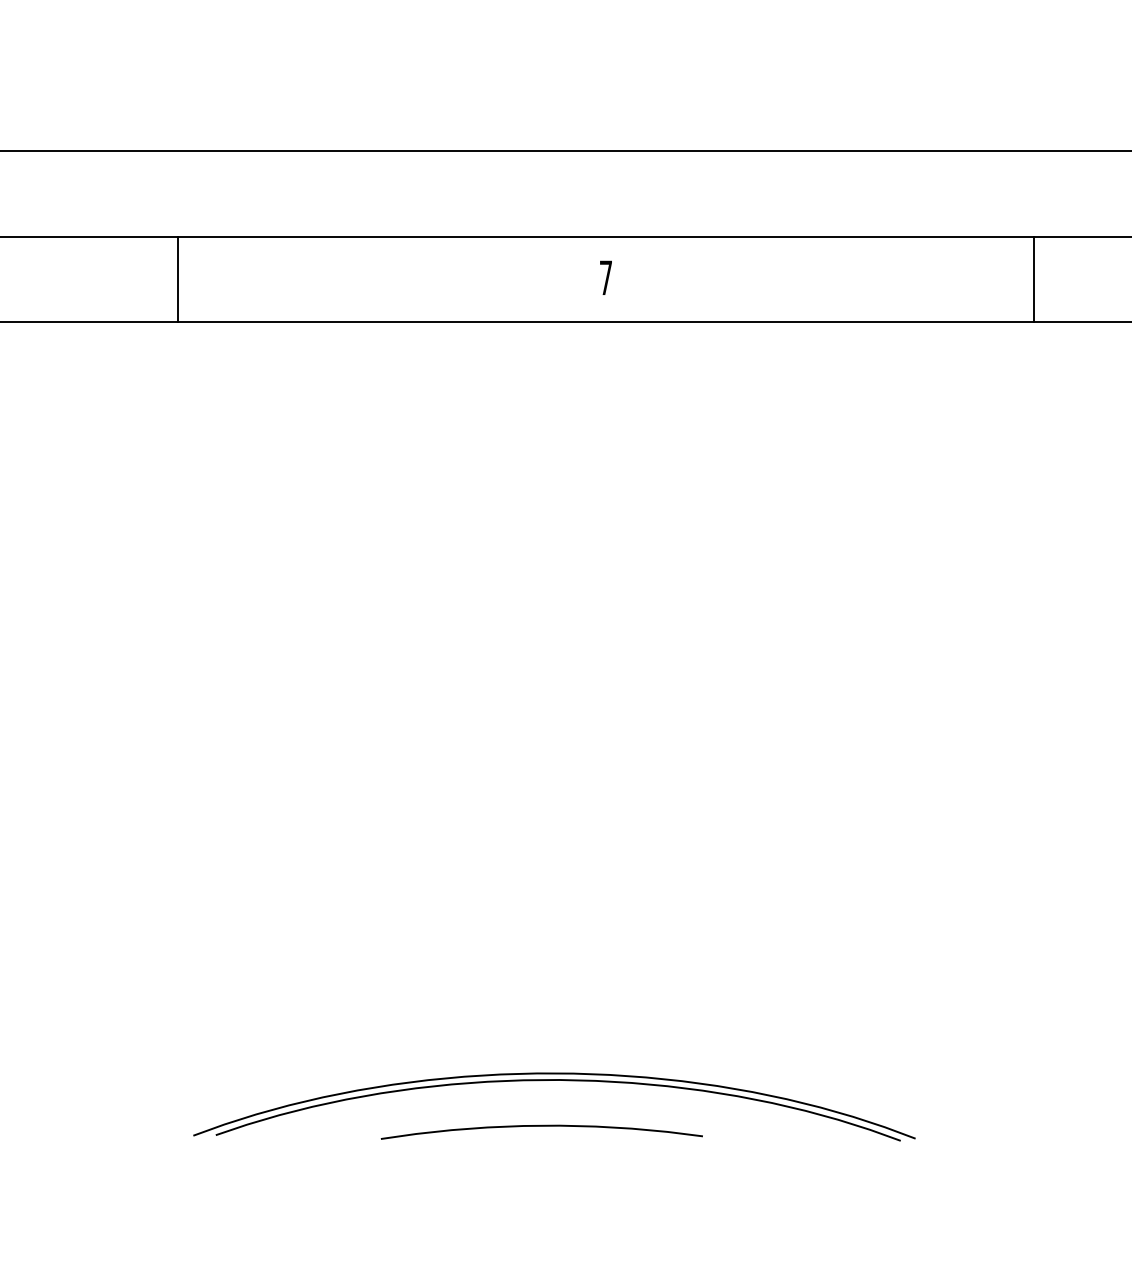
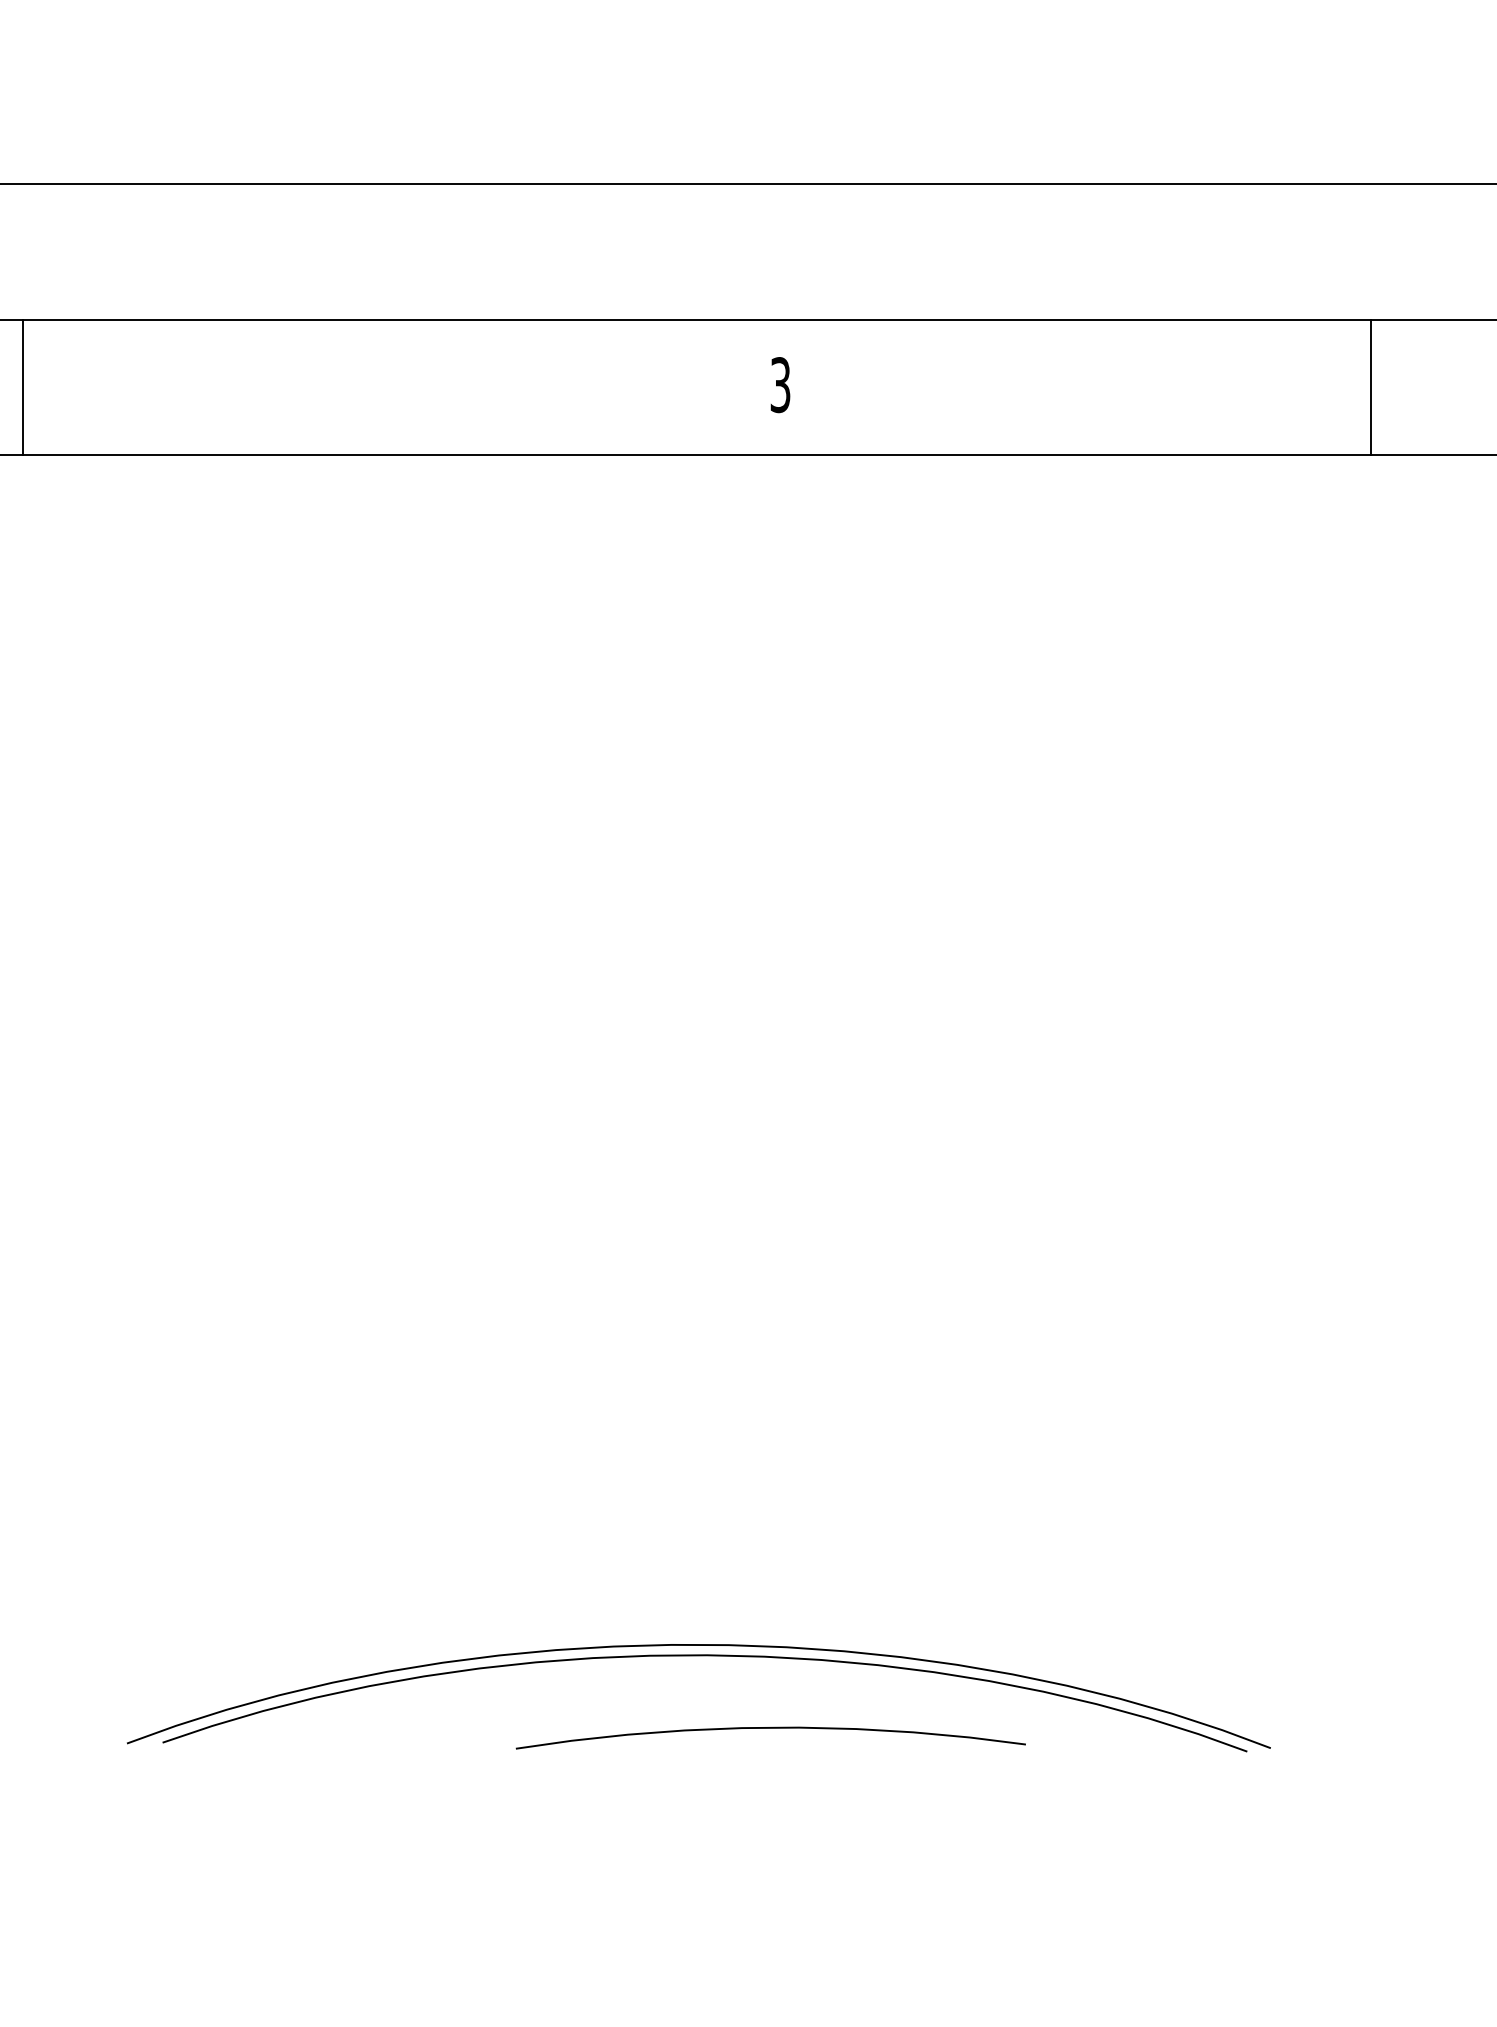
text: (605, 277) -> (779, 384), 7 -> 3
line: (177, 279) -> (22, 387), moved
line: (1033, 279) -> (1370, 387), moved
curve: (541, 1126) -> (770, 1728), moved

